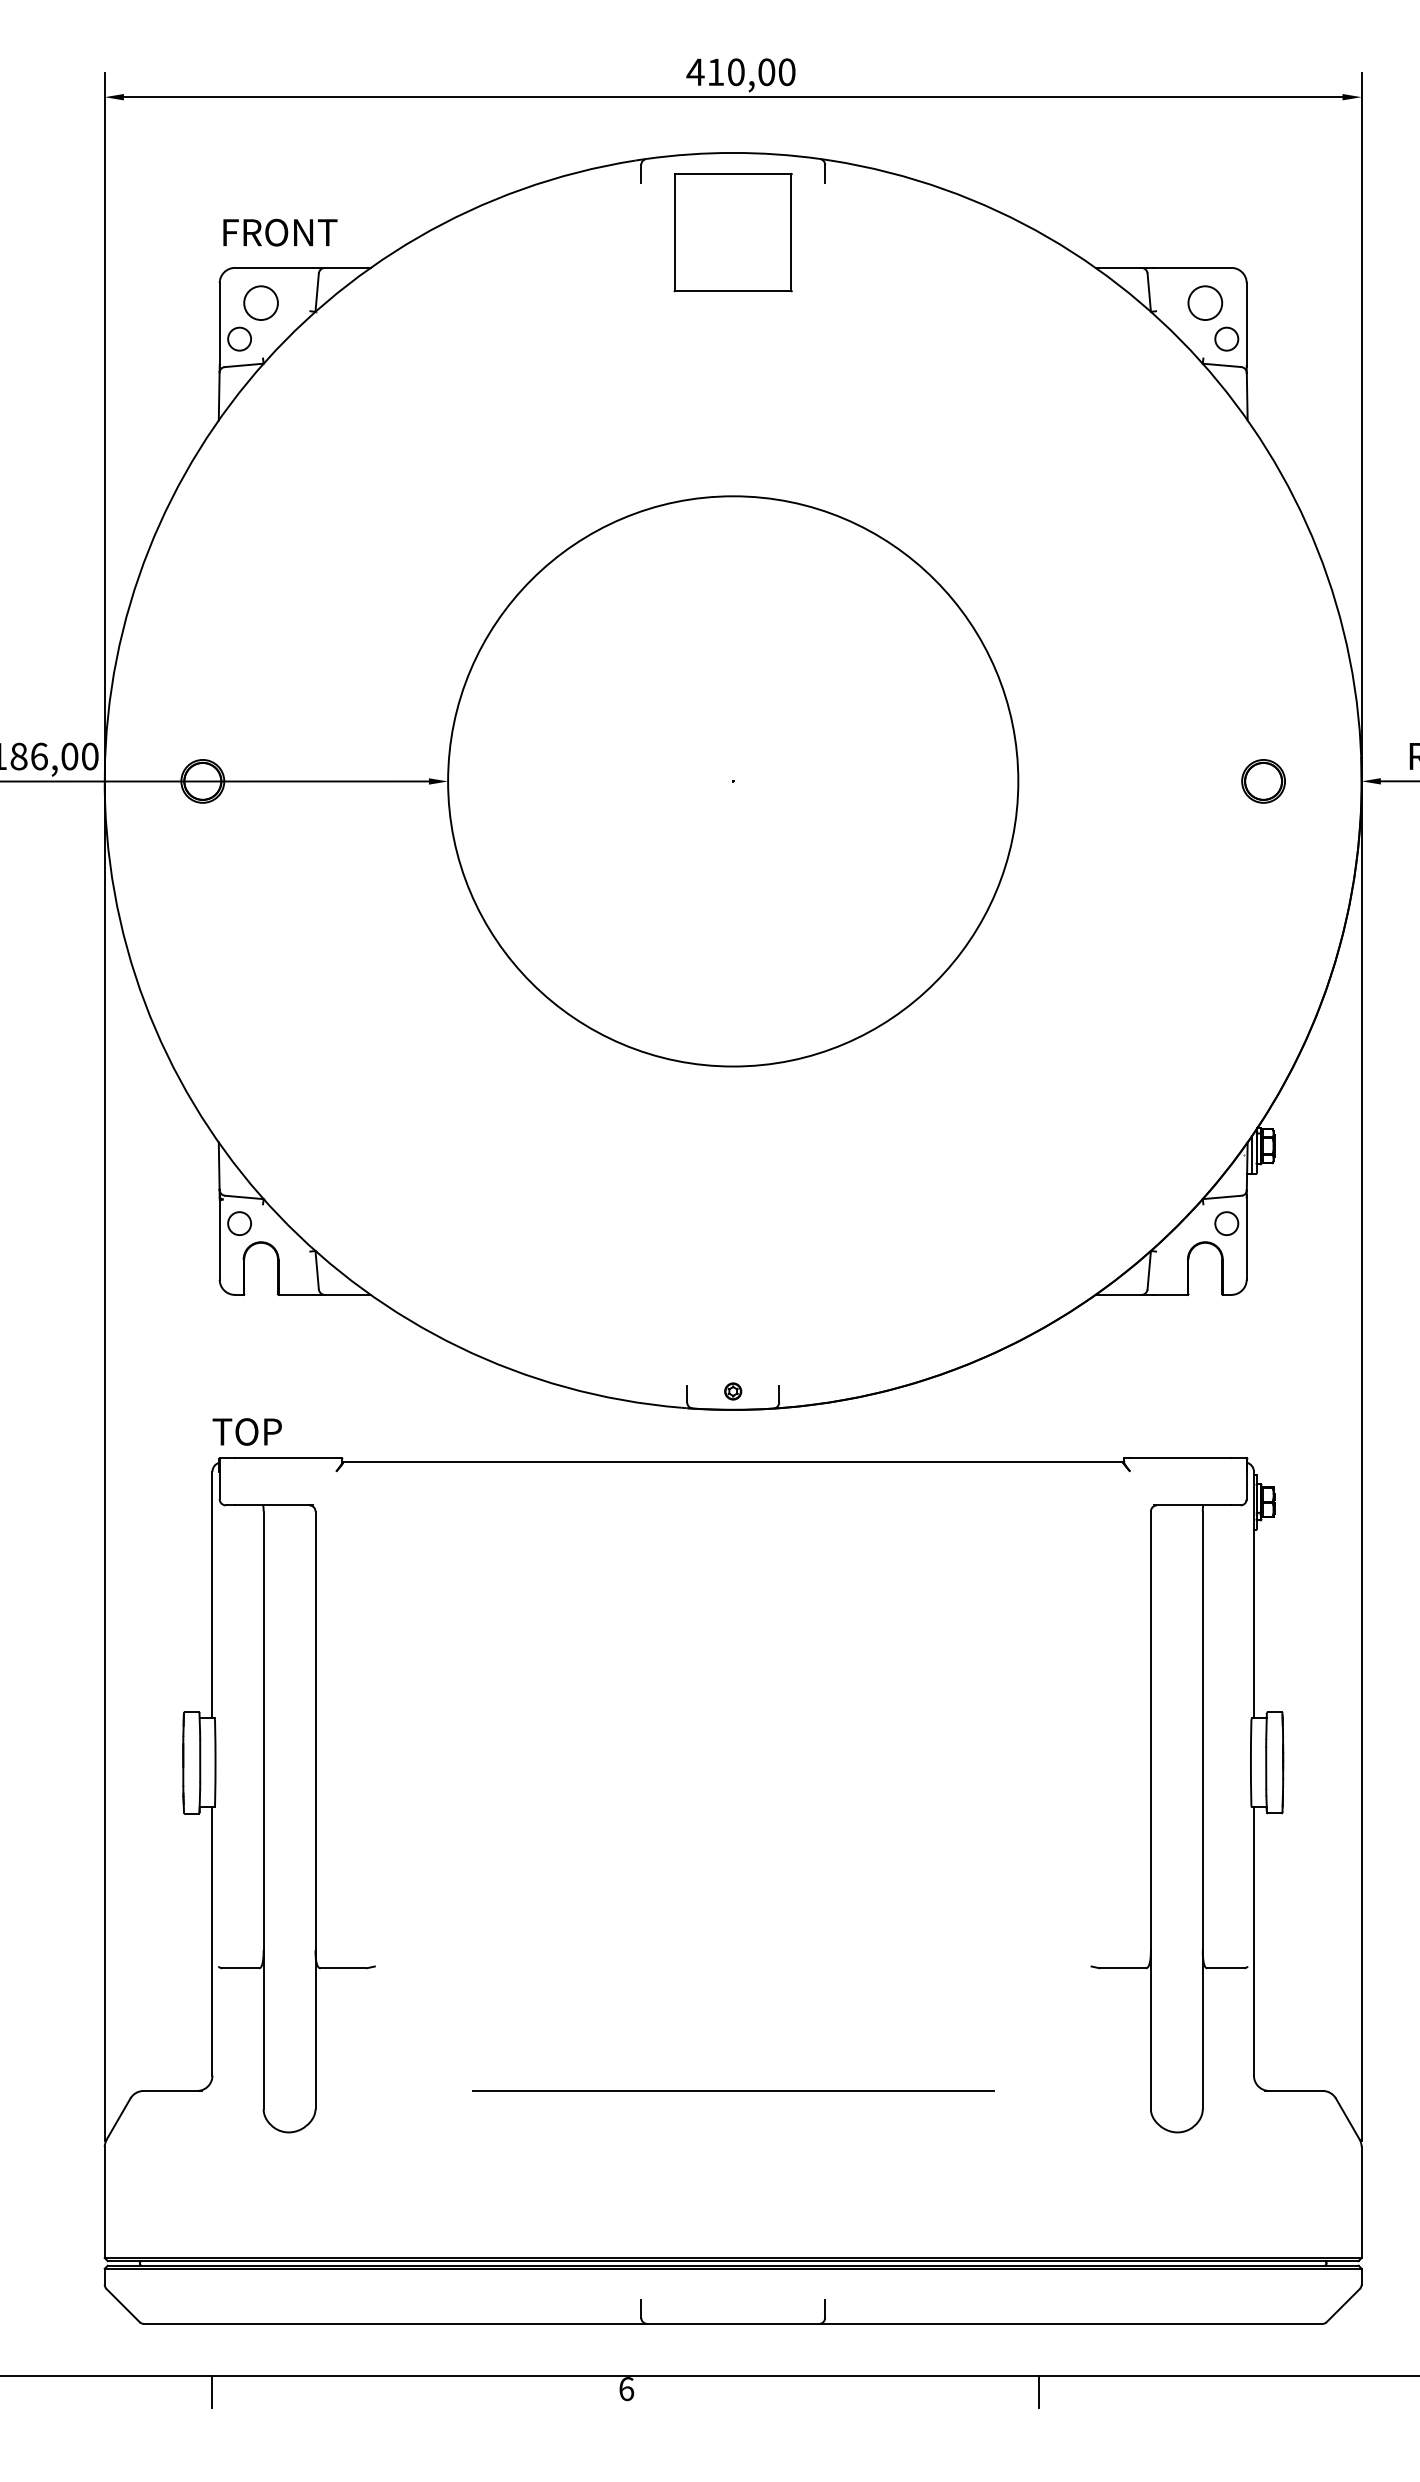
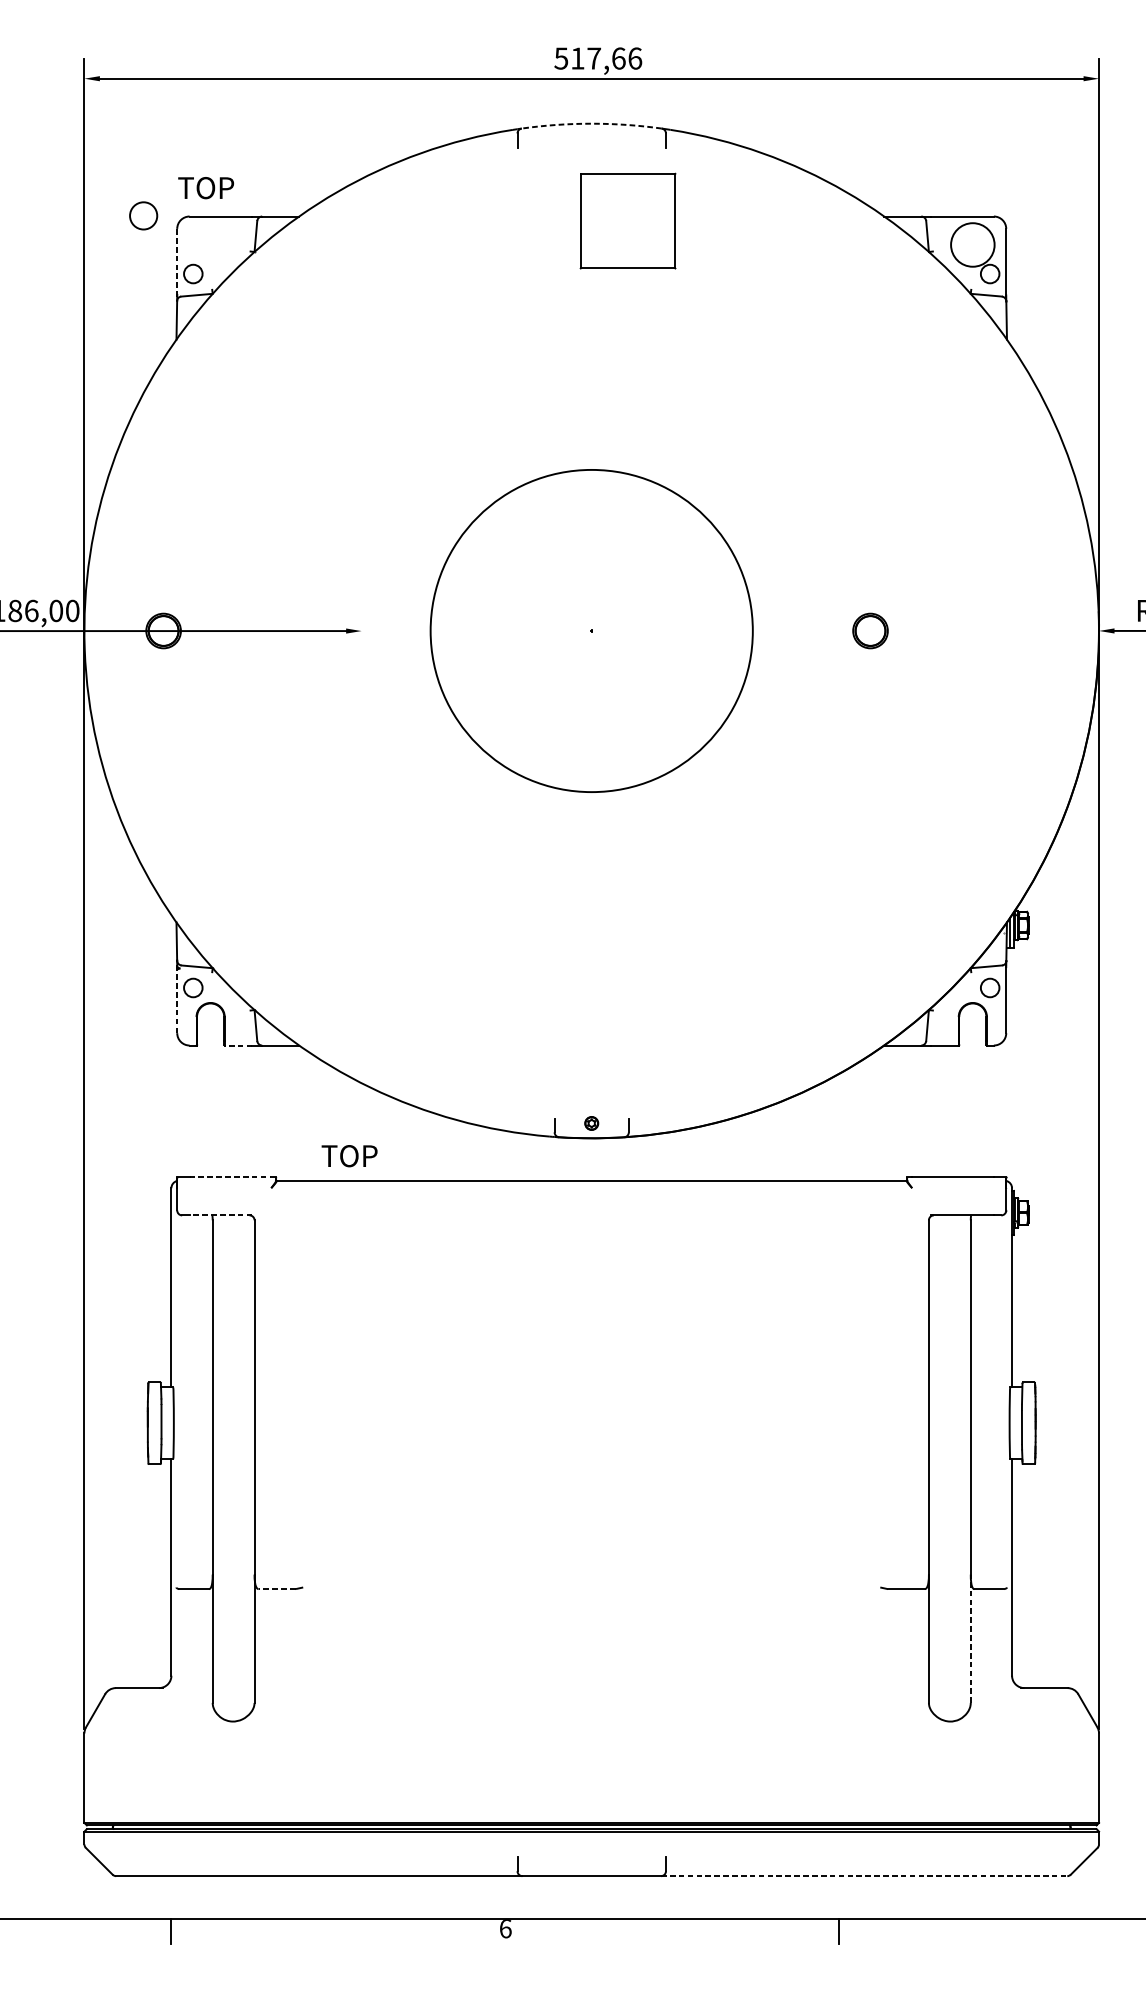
text: (740, 72) -> (597, 58), 410,00 -> 517,66
arc: (733, 152) -> (591, 123), solid -> dashed
text: (278, 232) -> (224, 187), FRONT -> TOP
part: (732, 232) -> (627, 221), moved
circle: (260, 302) -> (143, 215), moved
circle: (1205, 303) -> (972, 245), size x1.6
line: (219, 324) -> (177, 262), solid -> dashed
circle: (733, 781) -> (591, 631), size x0.7
part: (1263, 781) -> (870, 631), moved
line: (219, 1236) -> (177, 998), solid -> dashed
line: (295, 1294) -> (238, 1045), solid -> dashed
text: (246, 1431) -> (349, 1155), moved
line: (285, 1457) -> (230, 1176), solid -> dashed
line: (273, 1505) -> (220, 1215), solid -> dashed
line: (343, 1968) -> (277, 1589), solid -> dashed
line: (1202, 2029) -> (970, 1638), solid -> dashed
line: (733, 2090) -> (591, 1687), removed
line: (1070, 2323) -> (863, 1875), solid -> dashed

